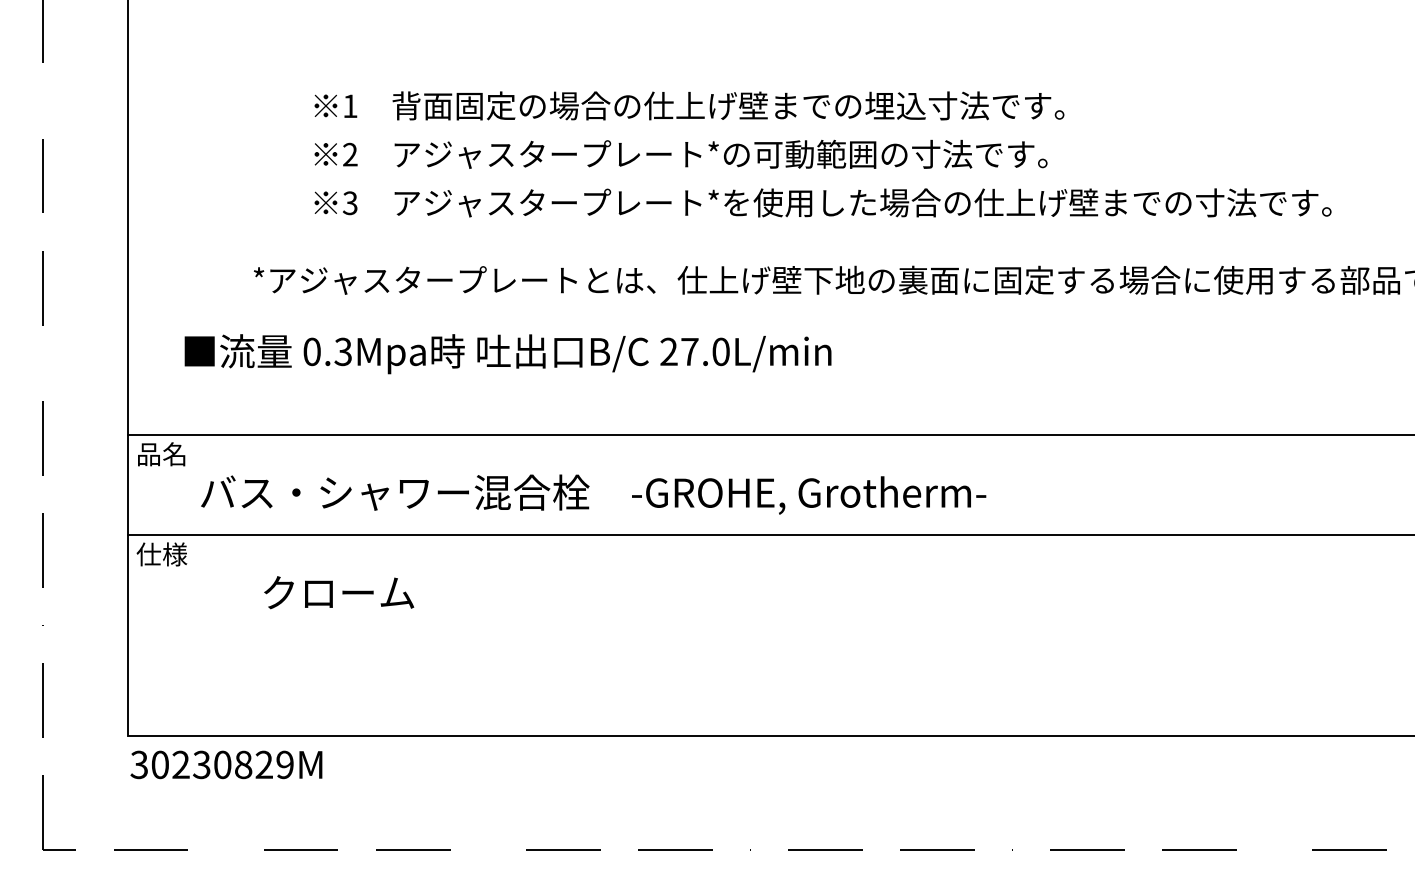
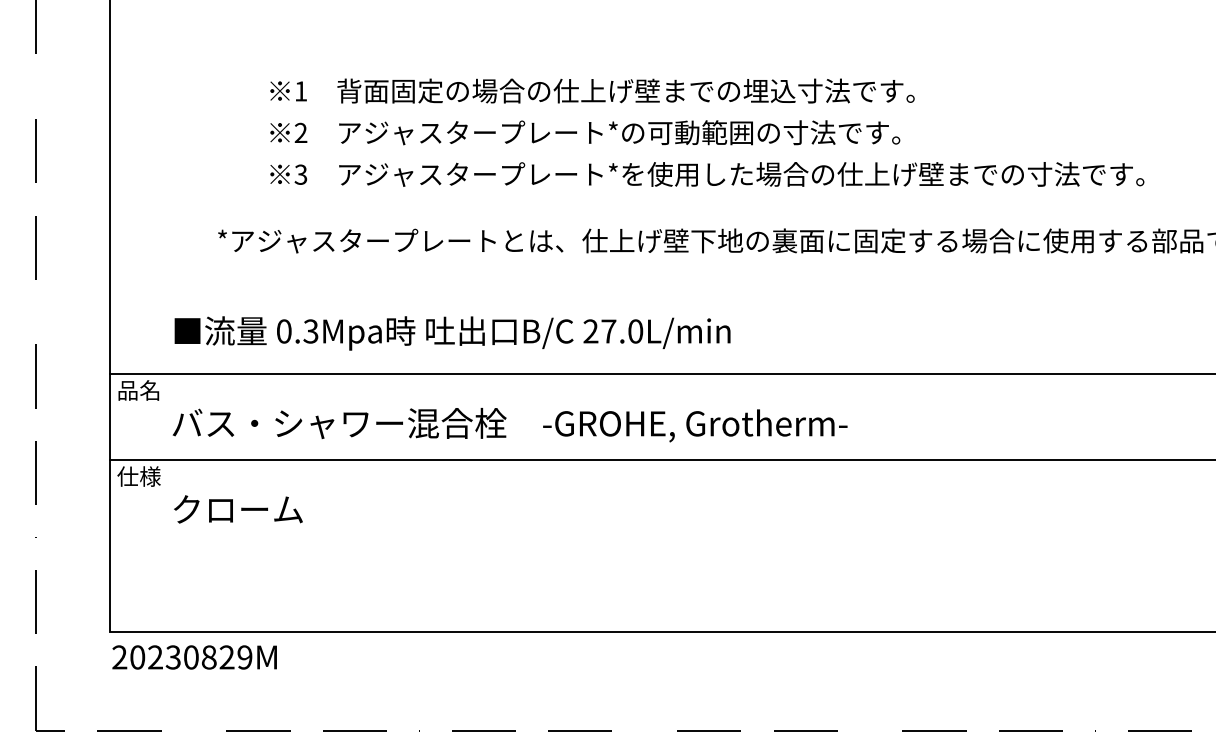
text: (507, 354) -> (452, 333), moved
text: (339, 592) -> (238, 509), moved
text: (139, 764) -> (119, 657), 30230829M -> 20230829M

